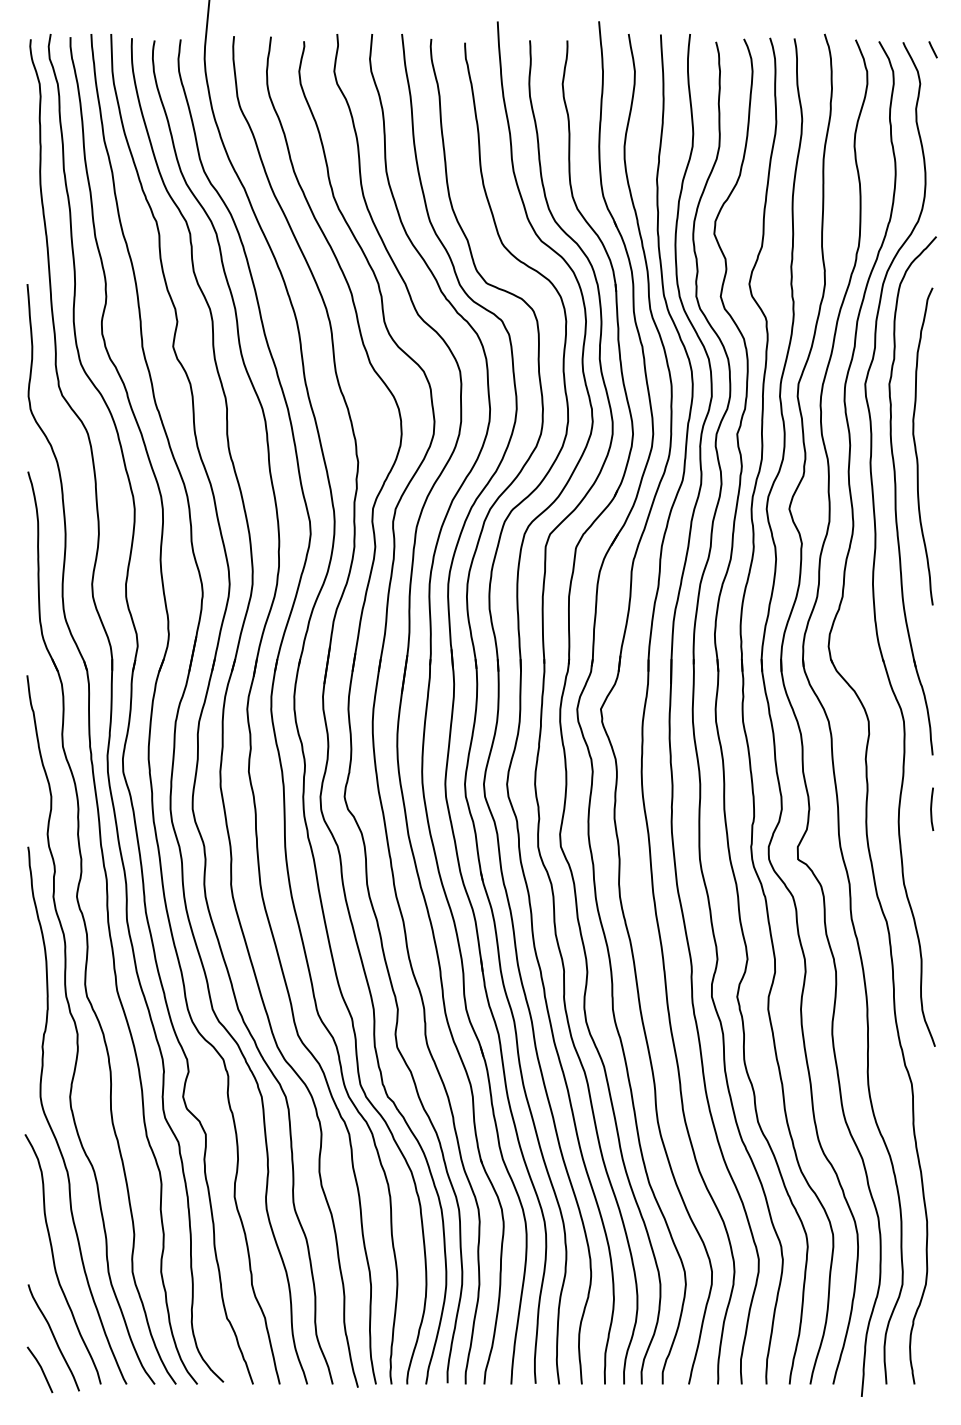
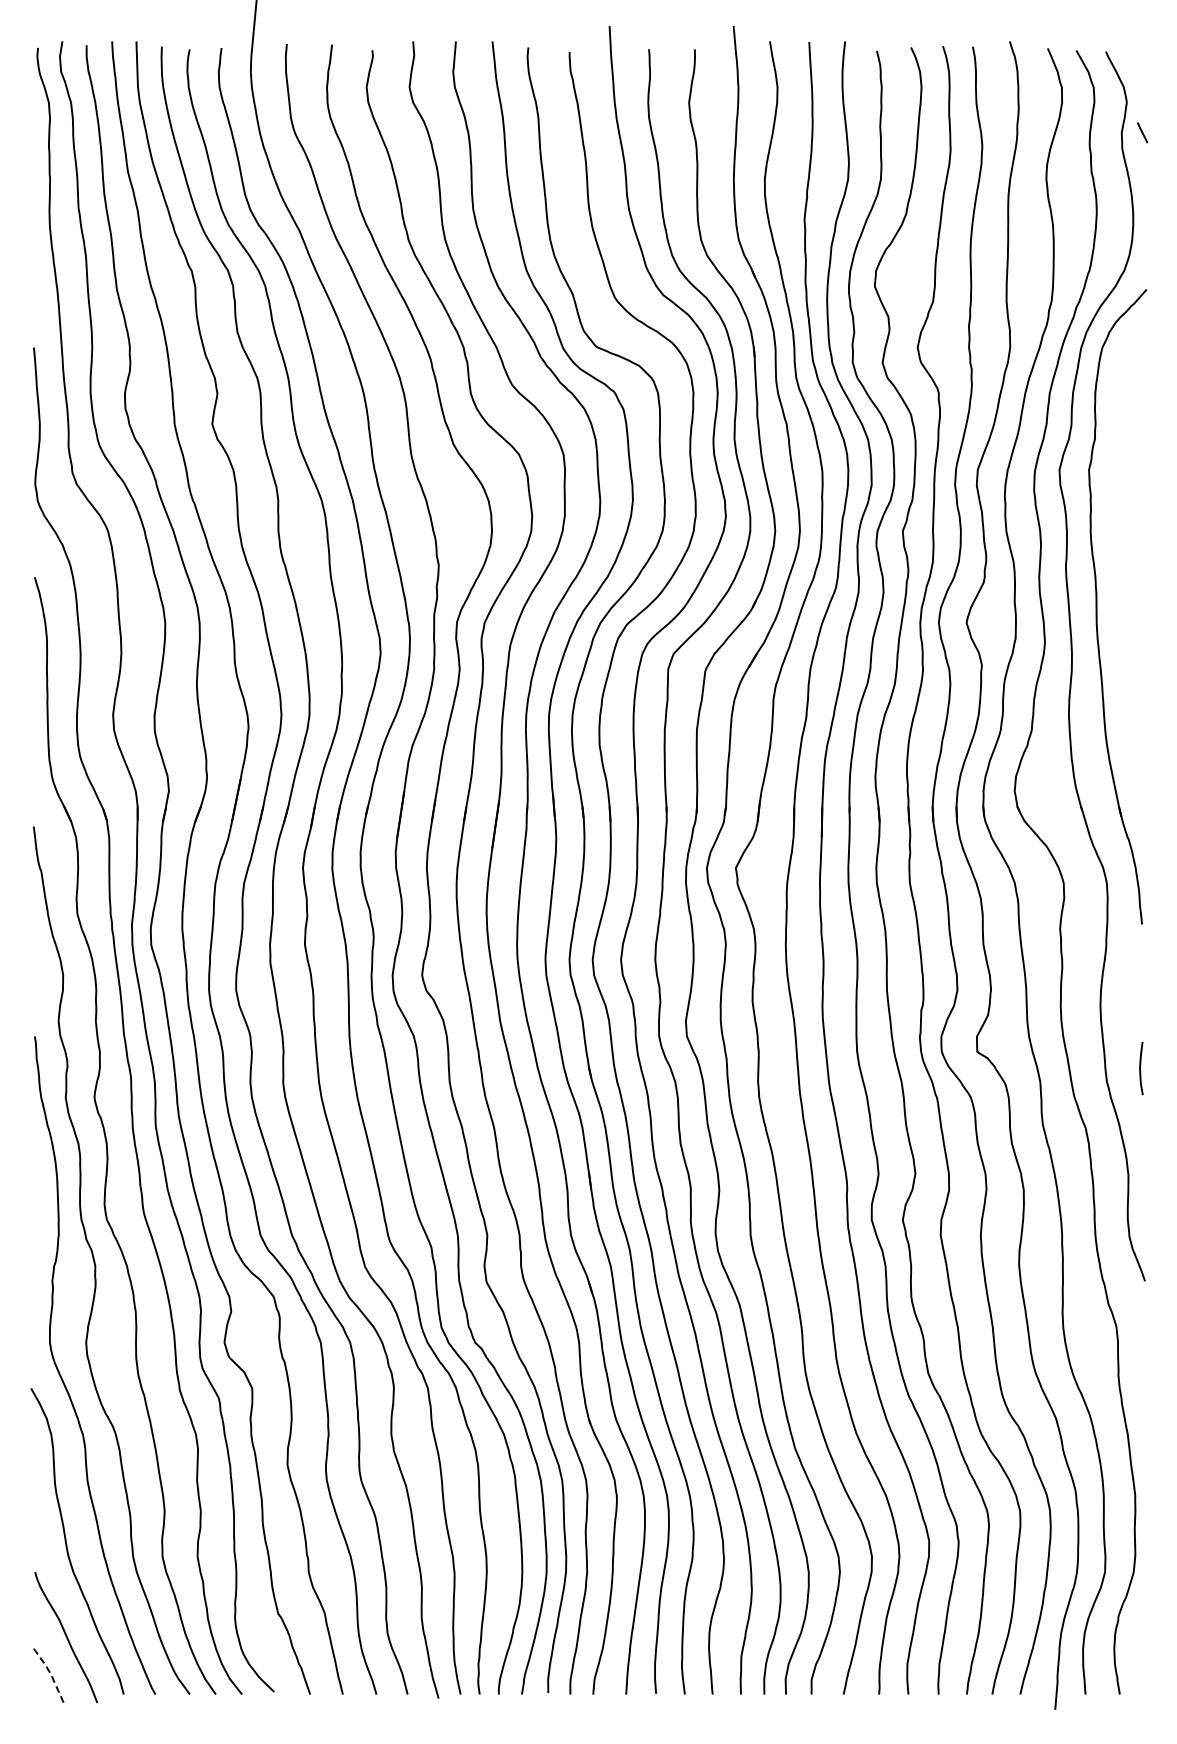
line: (933, 49) -> (1142, 132), moved
curve: (915, 446) -> (1121, 546), removed
curve: (931, 809) -> (1140, 1068), moved
line: (41, 1368) -> (50, 1674), solid -> dashed

